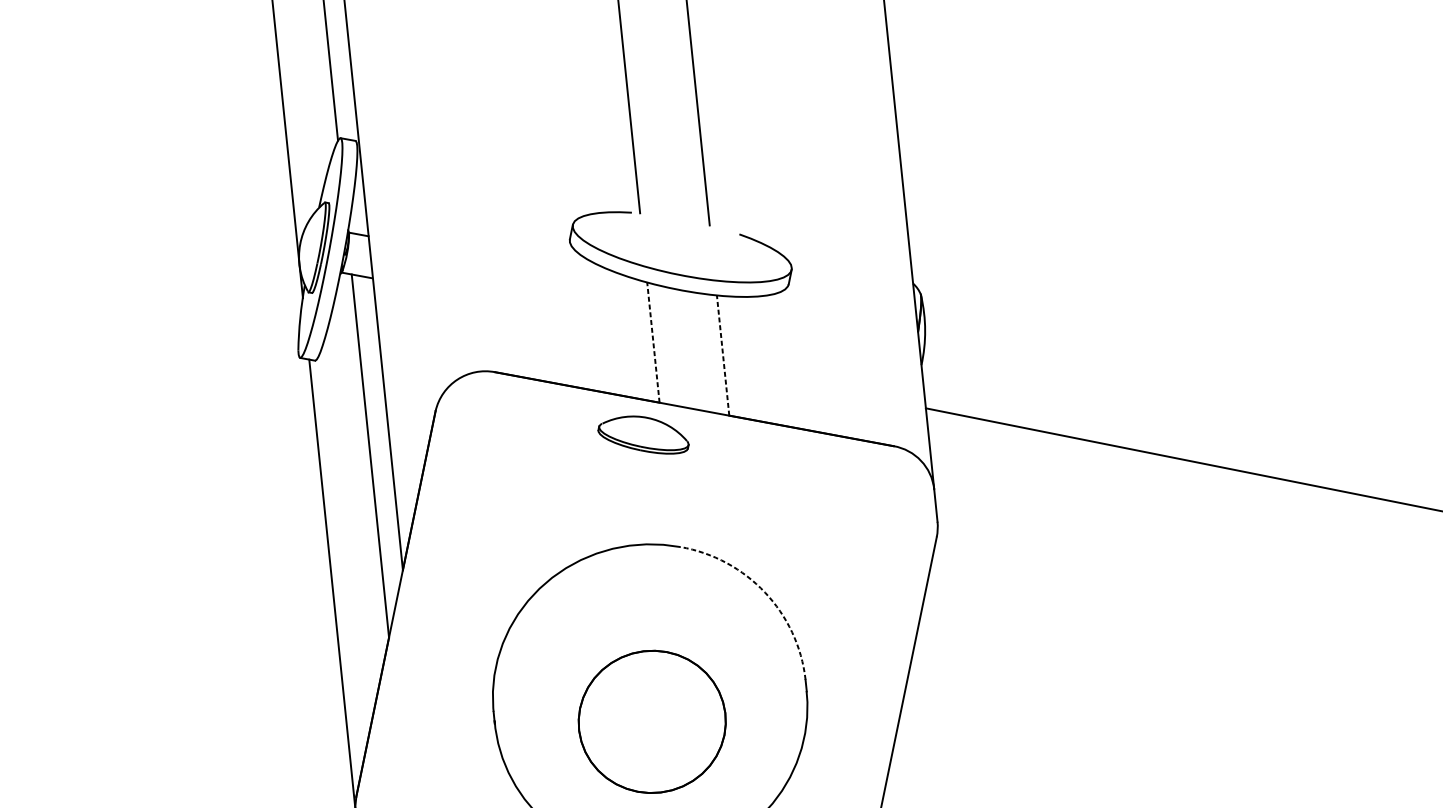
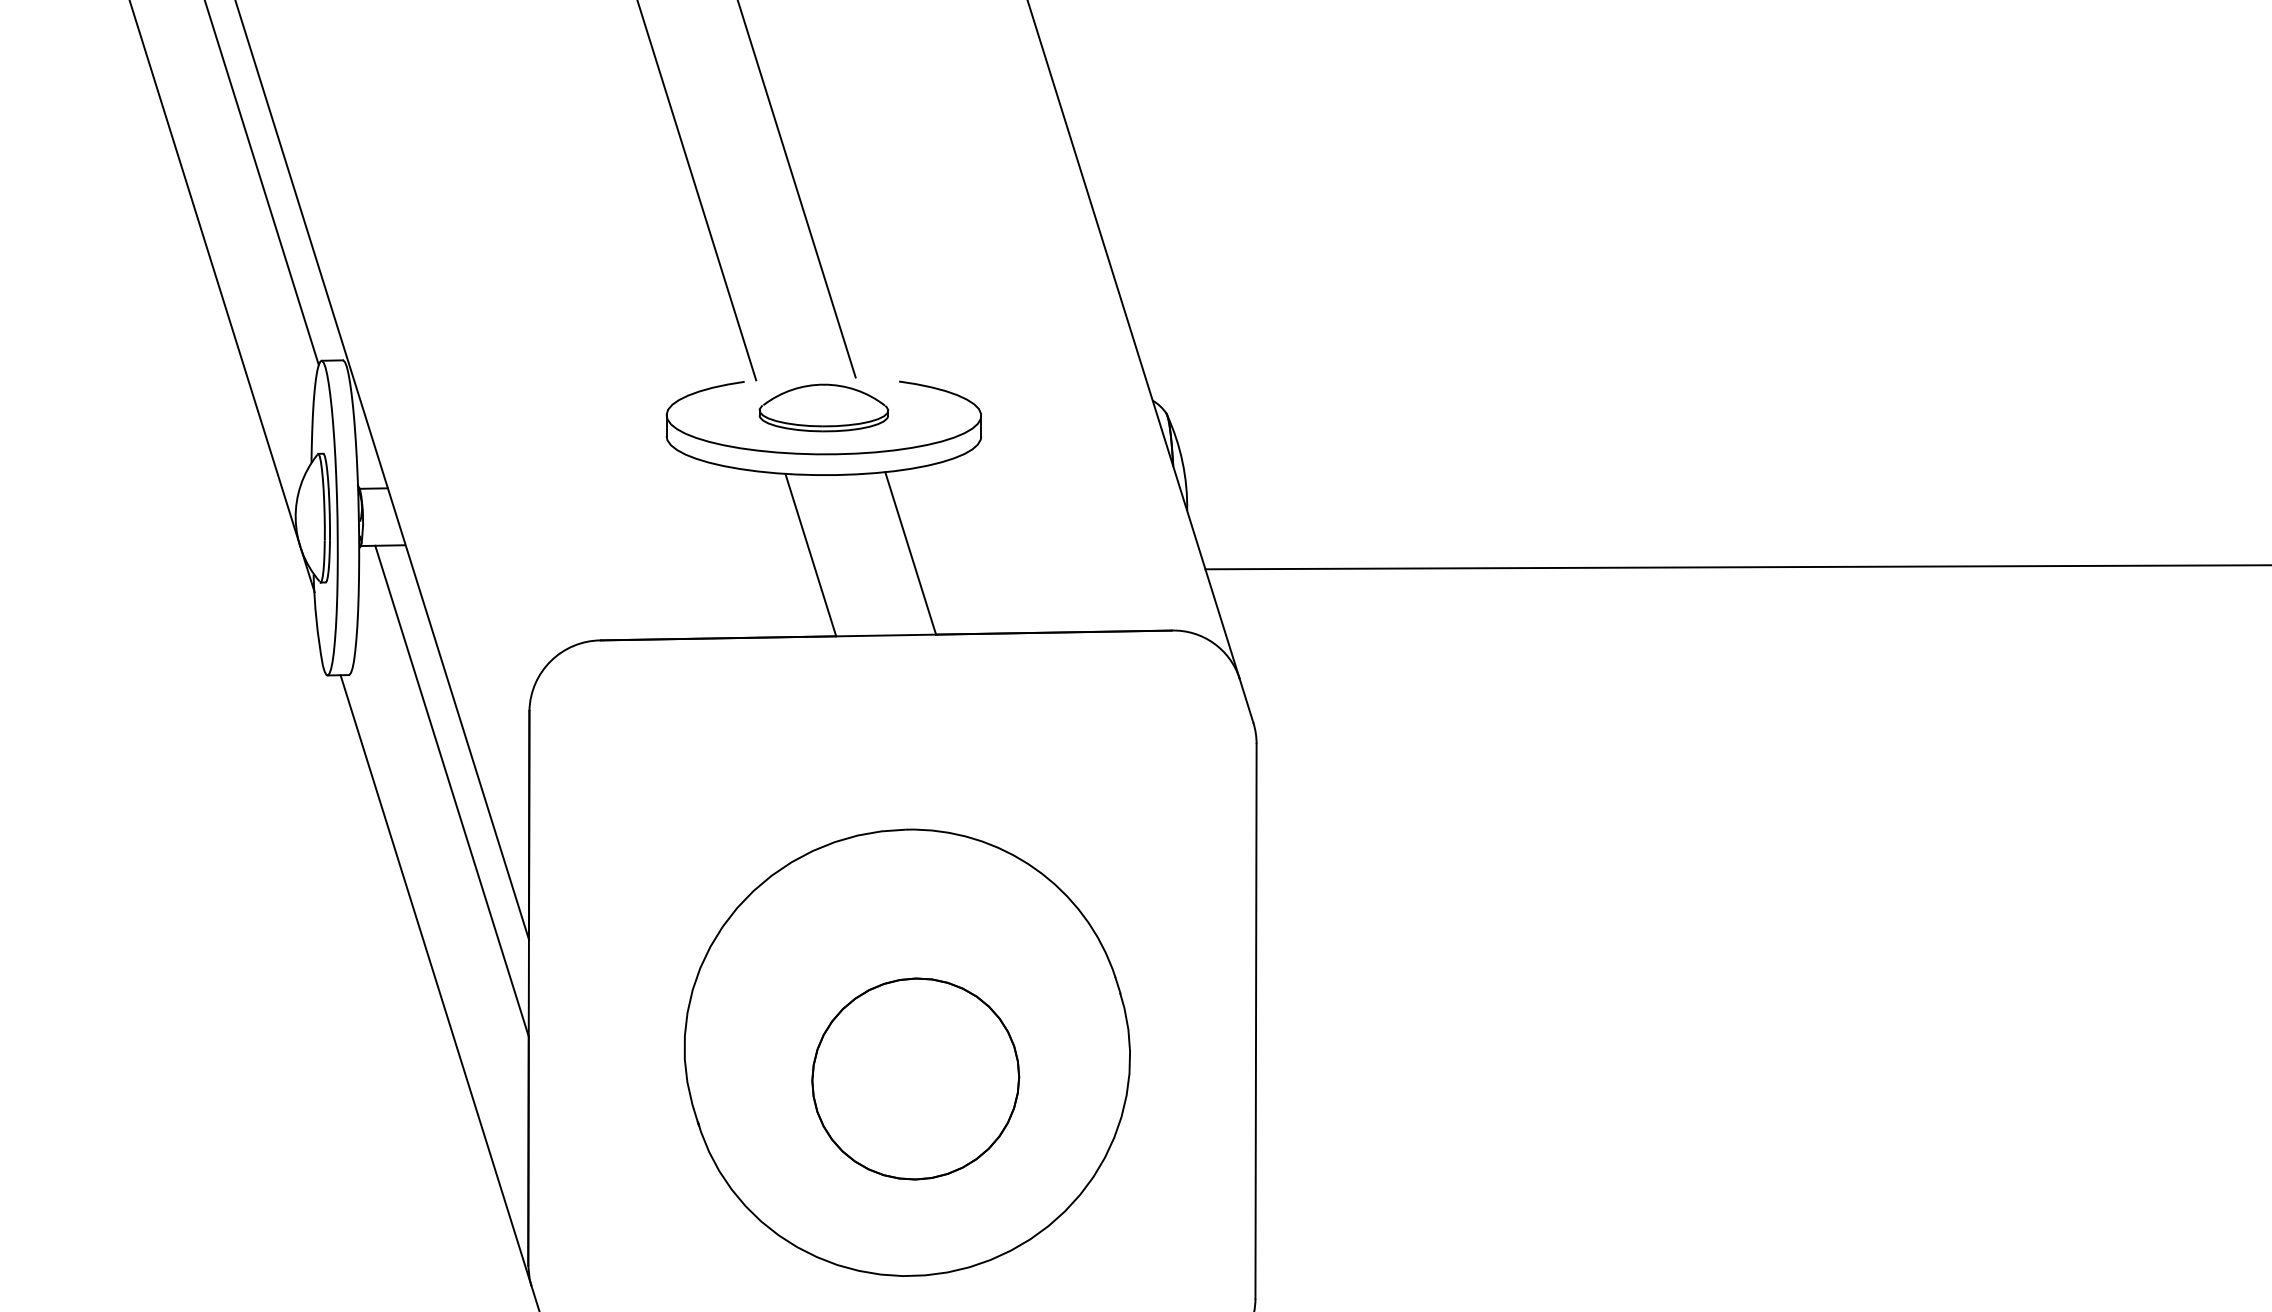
line: (653, 342) -> (810, 554), dashed -> solid
line: (723, 354) -> (910, 552), dashed -> solid
part: (644, 433) -> (823, 407), moved
arc: (765, 592) -> (1035, 868), dashed -> solid

